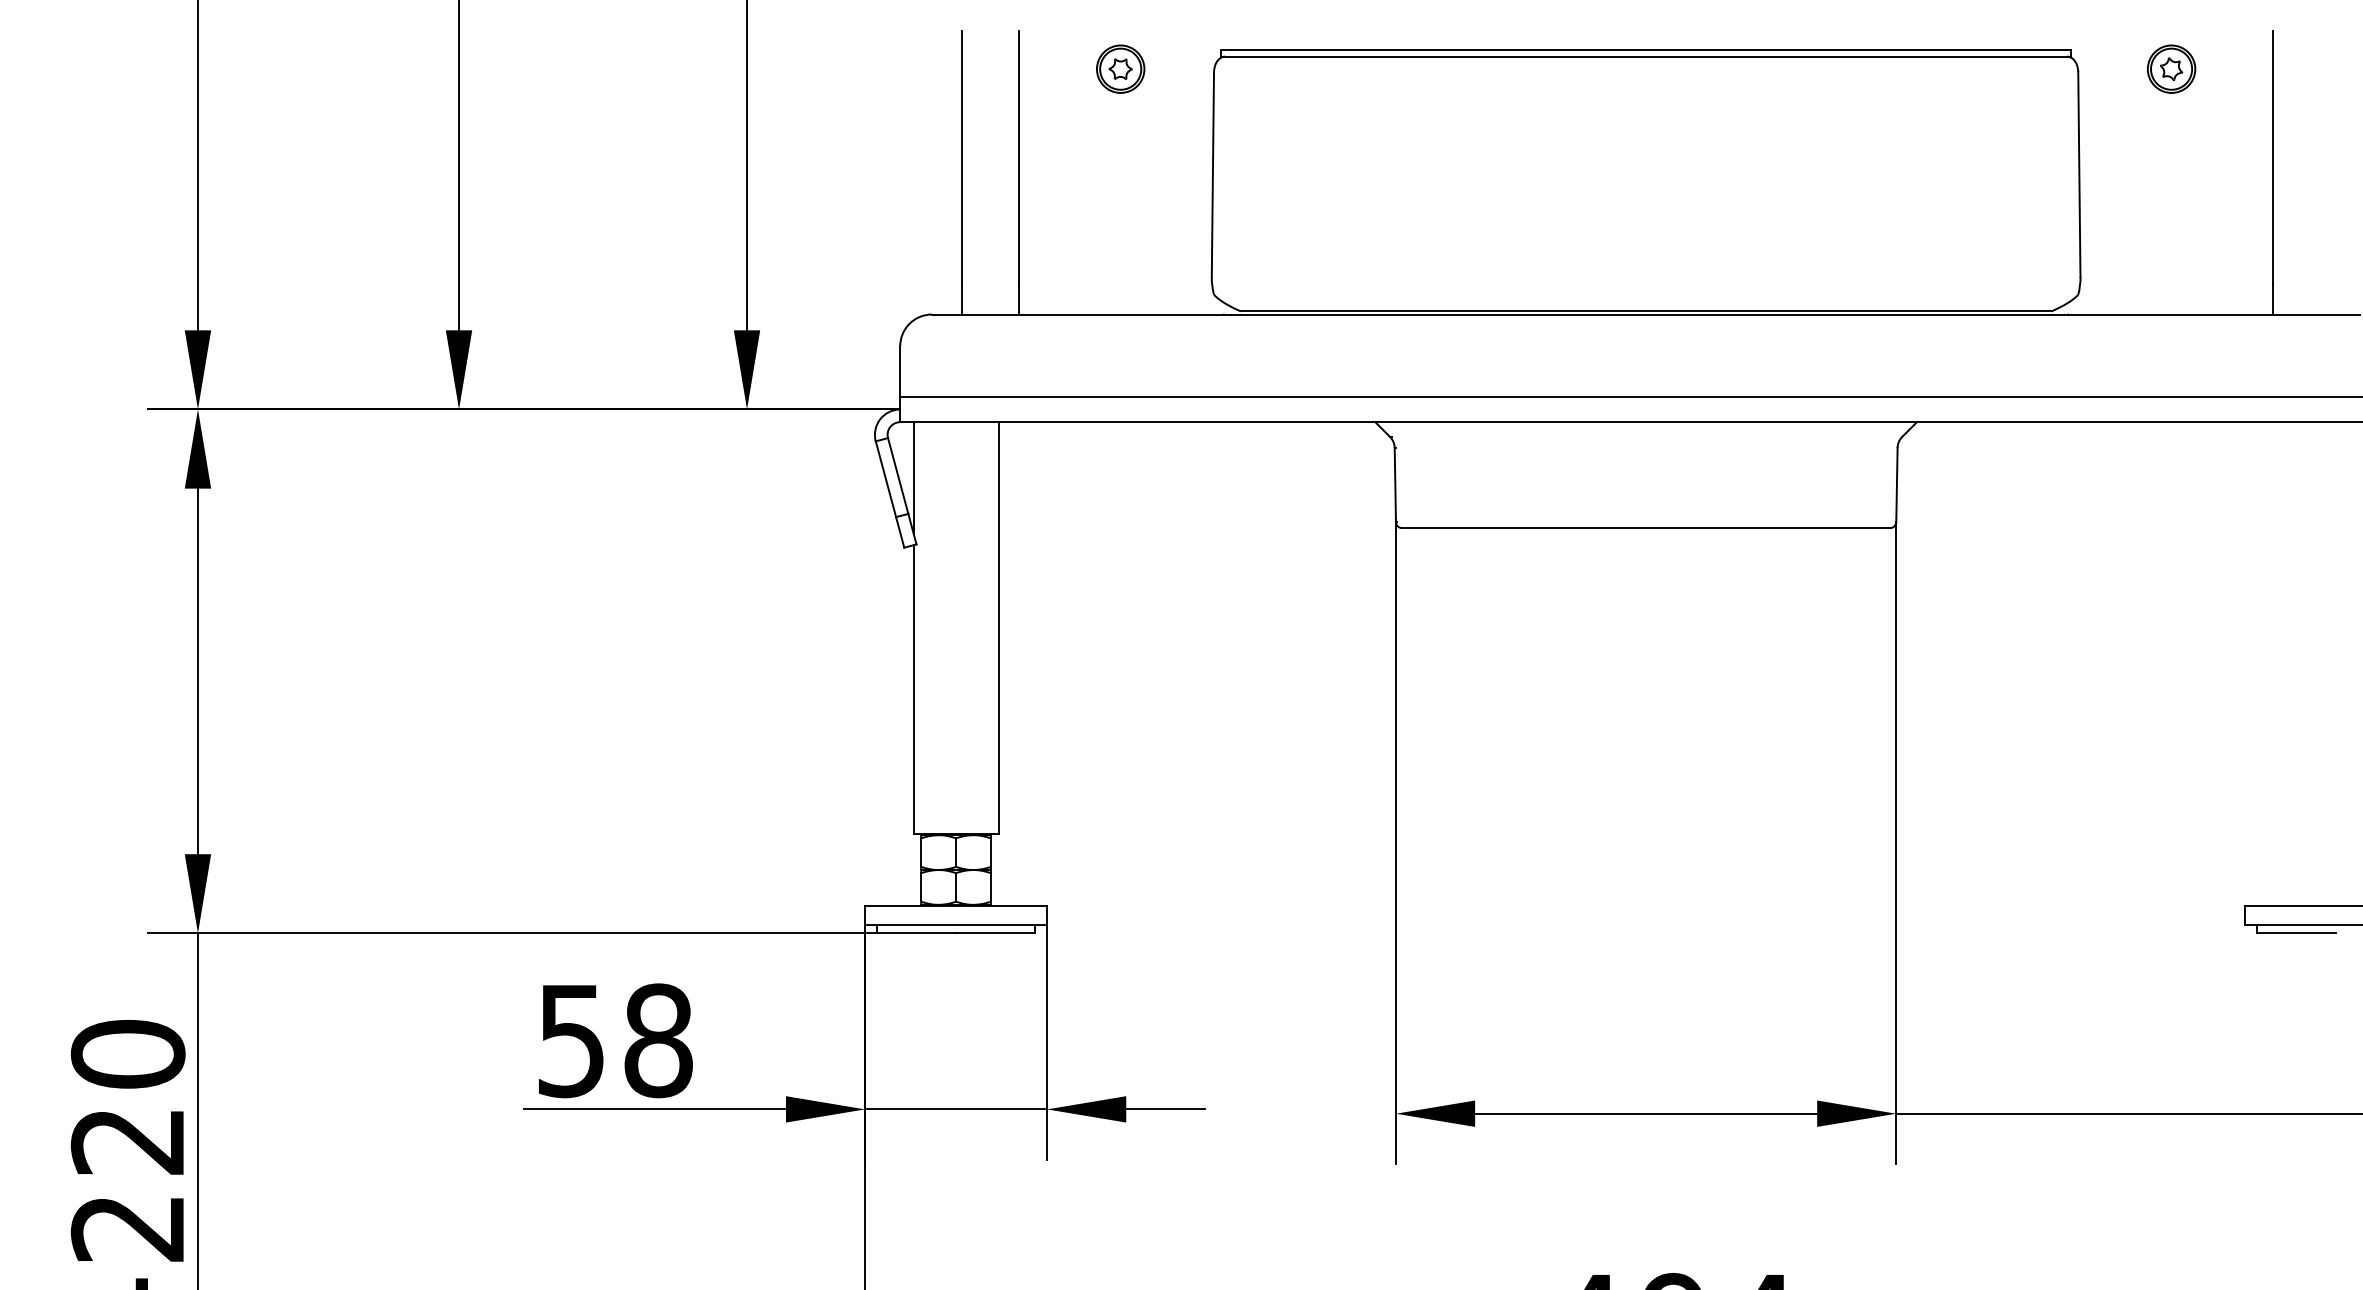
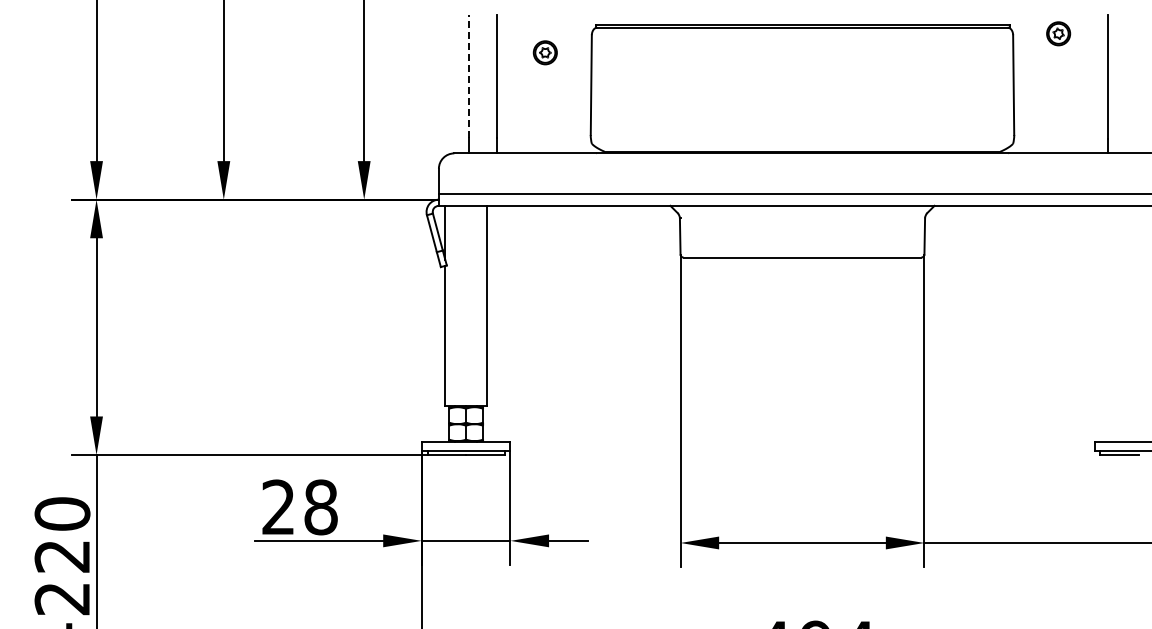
part: (1118, 68) -> (544, 52), moved
line: (963, 156) -> (469, 76), solid -> dashed
text: (571, 1040) -> (278, 507), 58 -> 28

